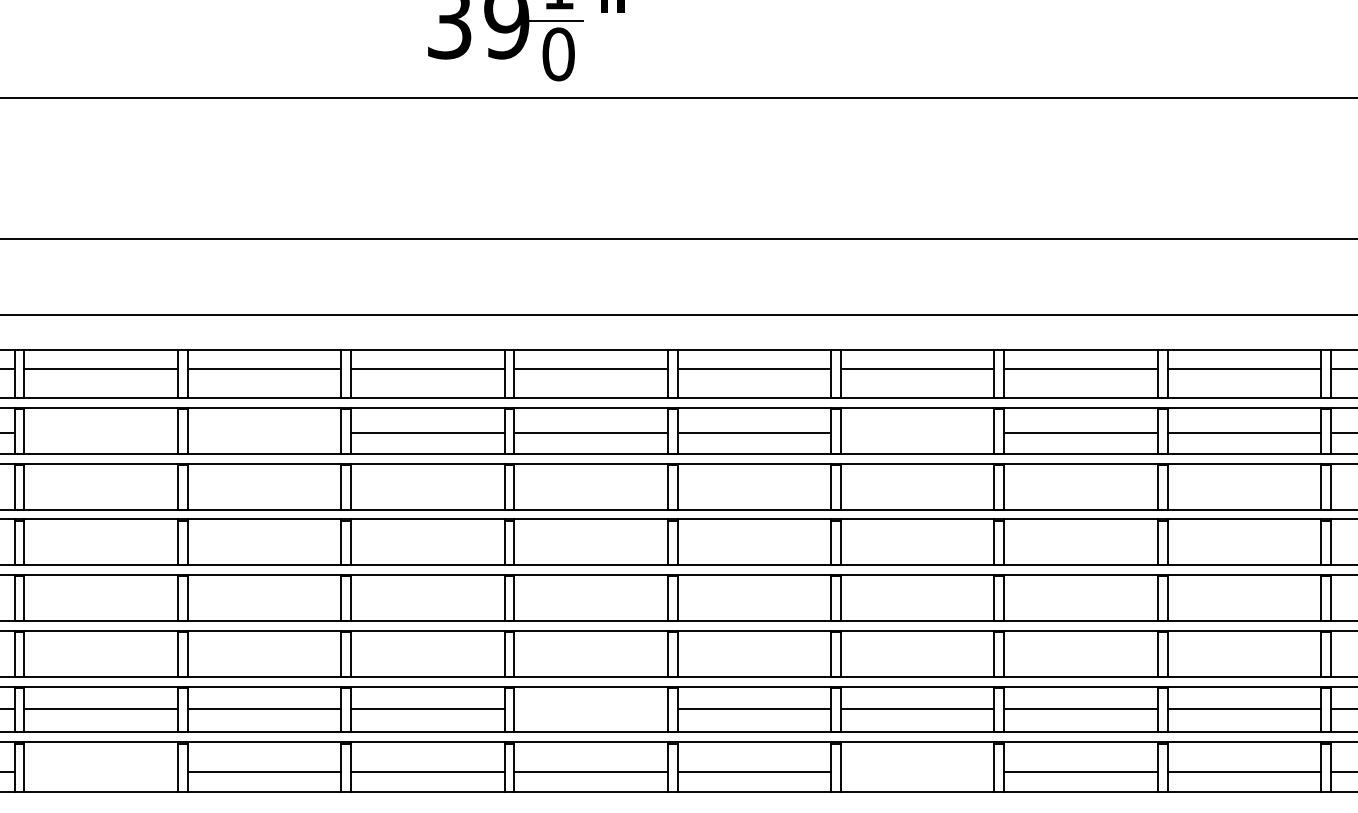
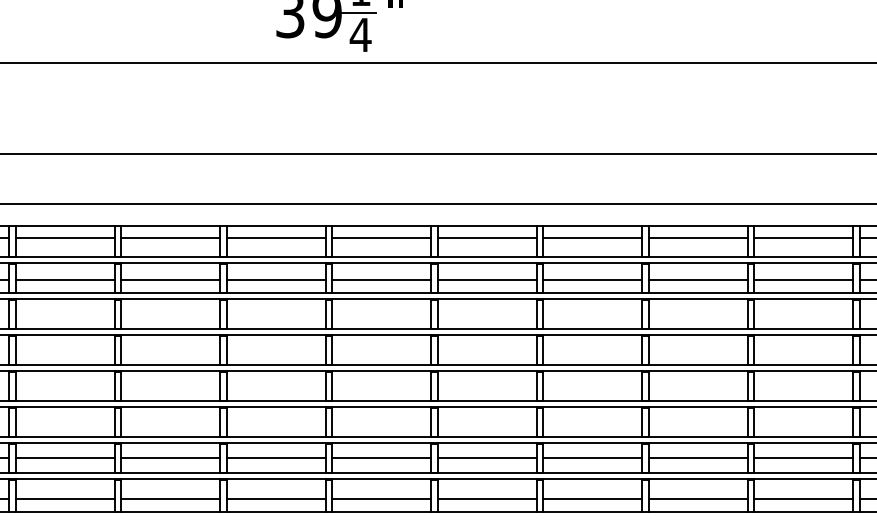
text: (558, 53) -> (360, 34), 0 -> 4
line: (100, 432) -> (64, 279), added
line: (264, 432) -> (170, 279), added
line: (917, 432) -> (592, 279), added
line: (590, 708) -> (381, 457), added
line: (100, 771) -> (64, 498), added
line: (917, 771) -> (592, 498), added

